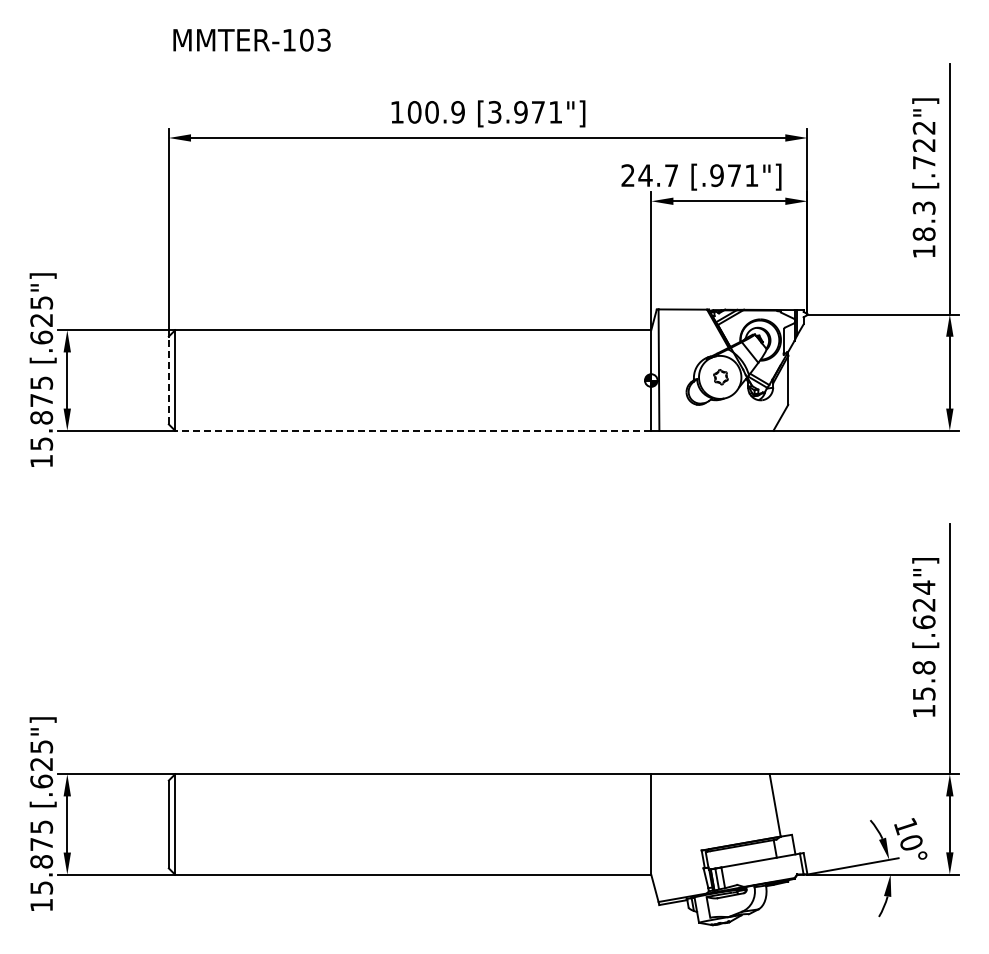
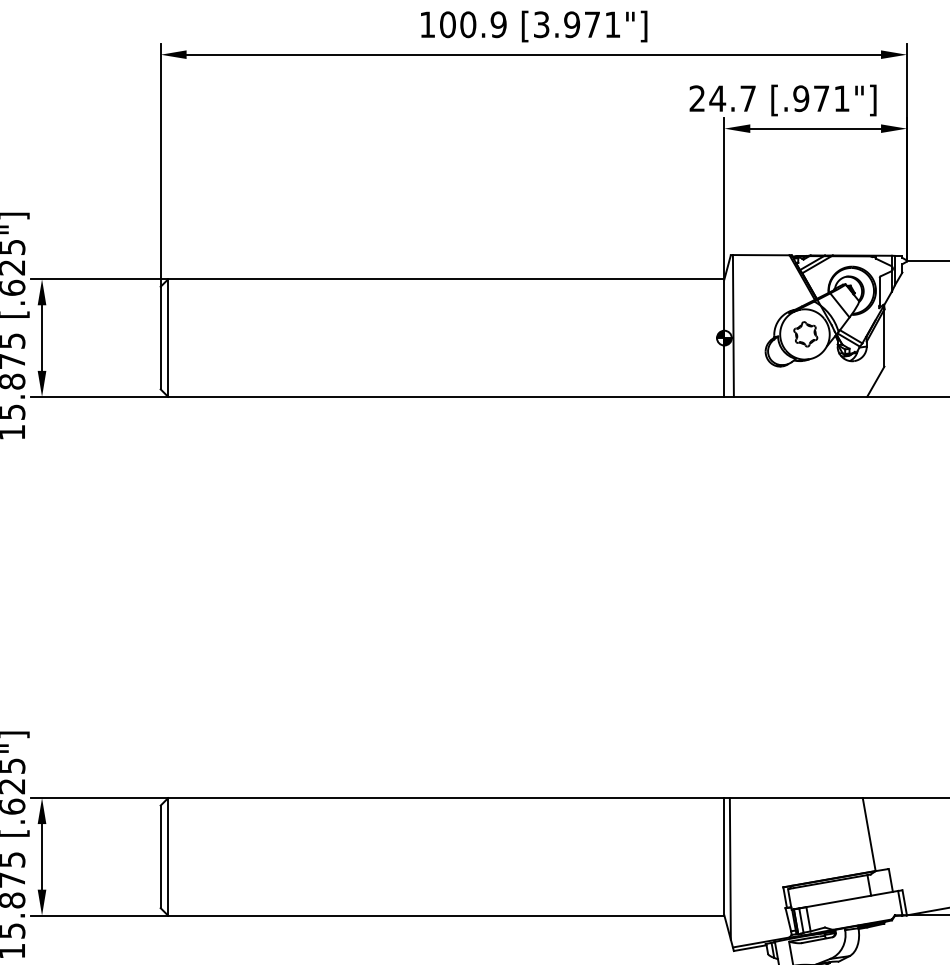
part: (720, 376) -> (805, 333), size x1.43
line: (168, 380) -> (160, 338), dashed -> solid
line: (412, 430) -> (445, 396), dashed -> solid
line: (655, 834) -> (729, 868), added

